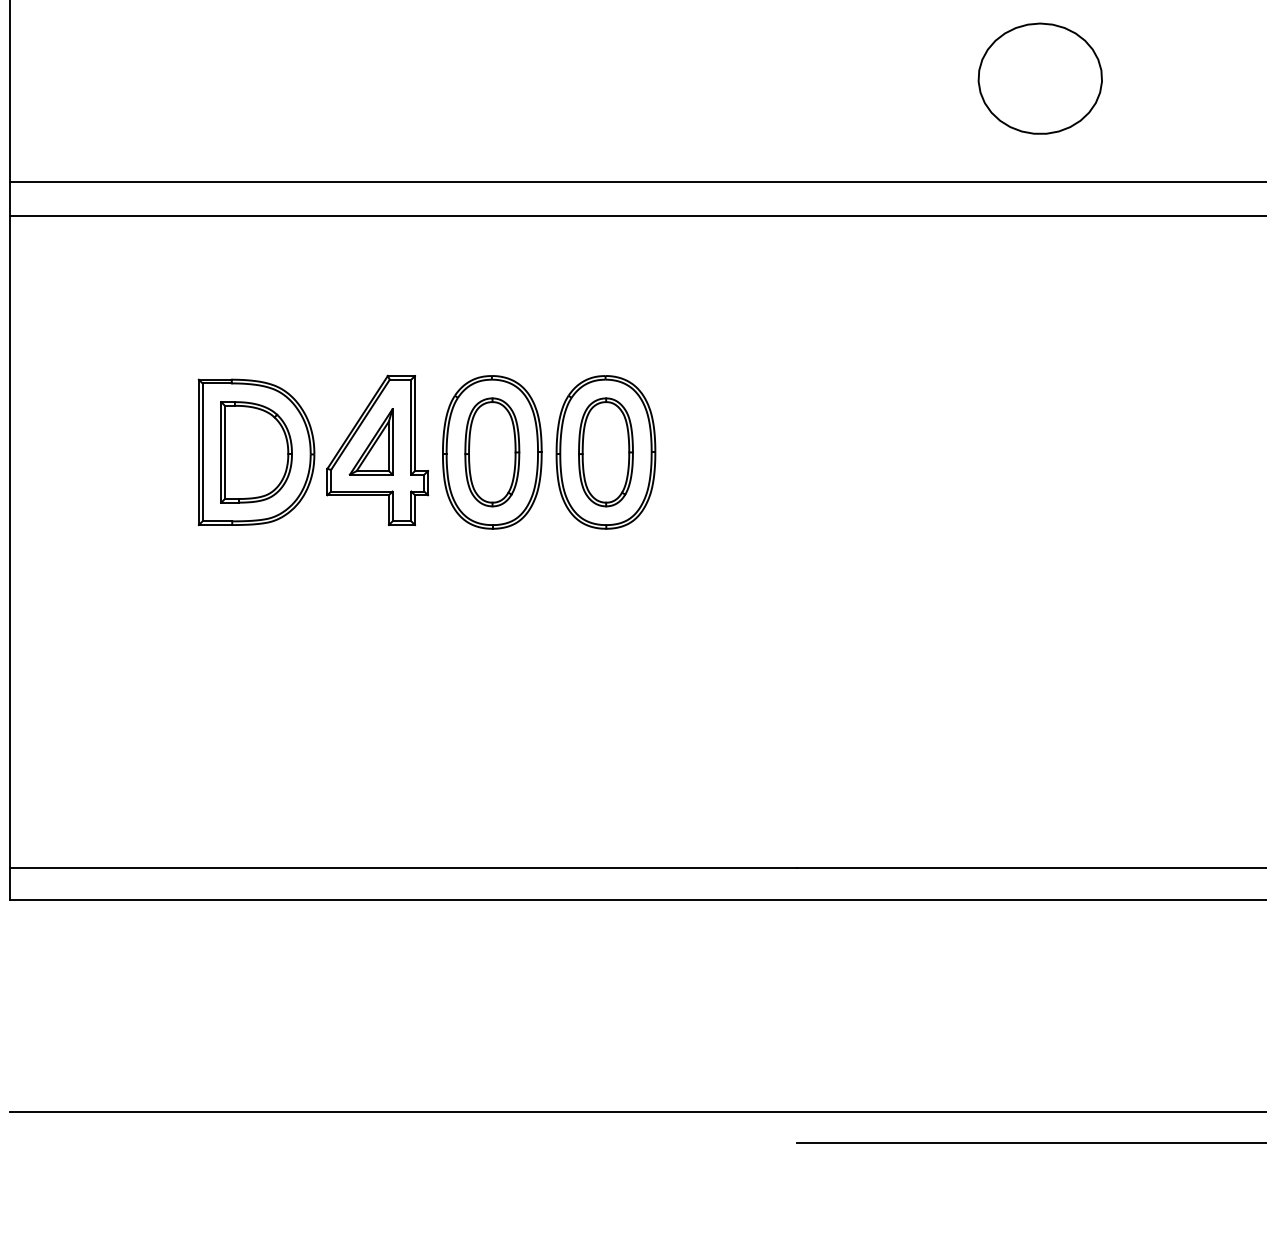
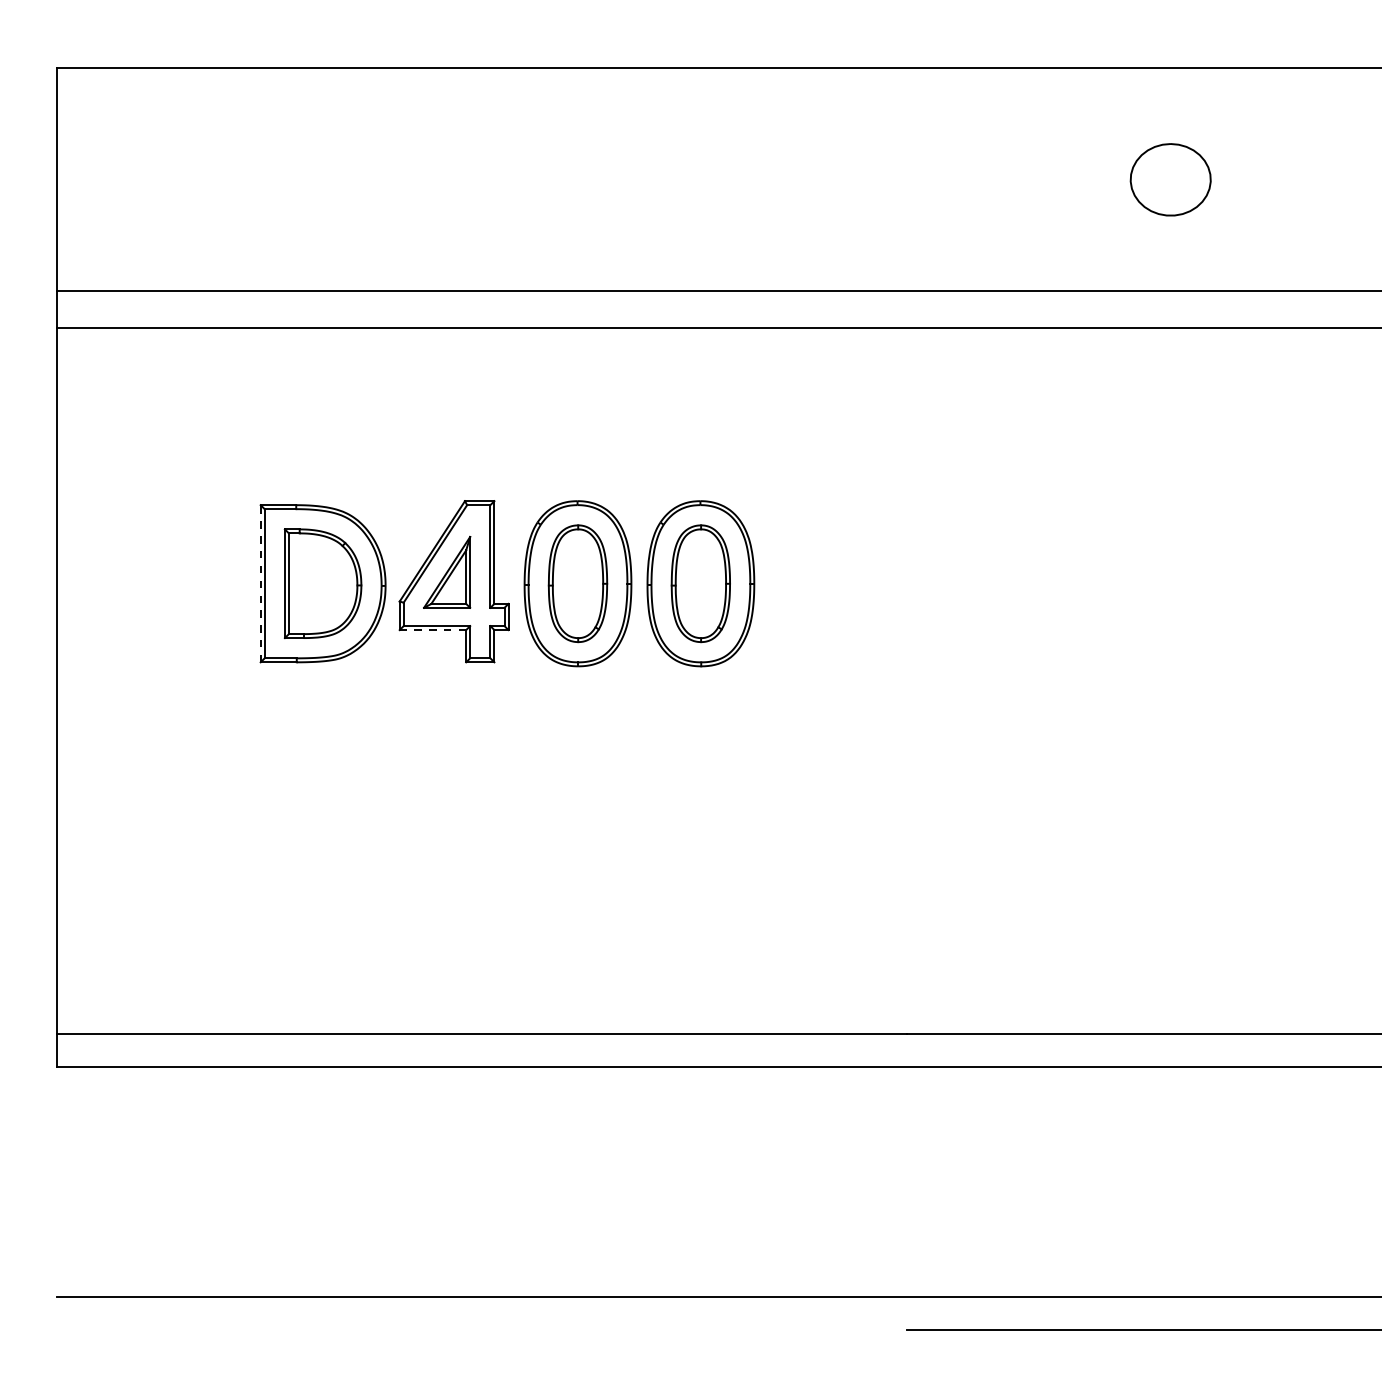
part: (1040, 78) -> (1170, 179), size x0.6
line: (198, 452) -> (260, 583), solid -> dashed
line: (357, 495) -> (432, 630), solid -> dashed

